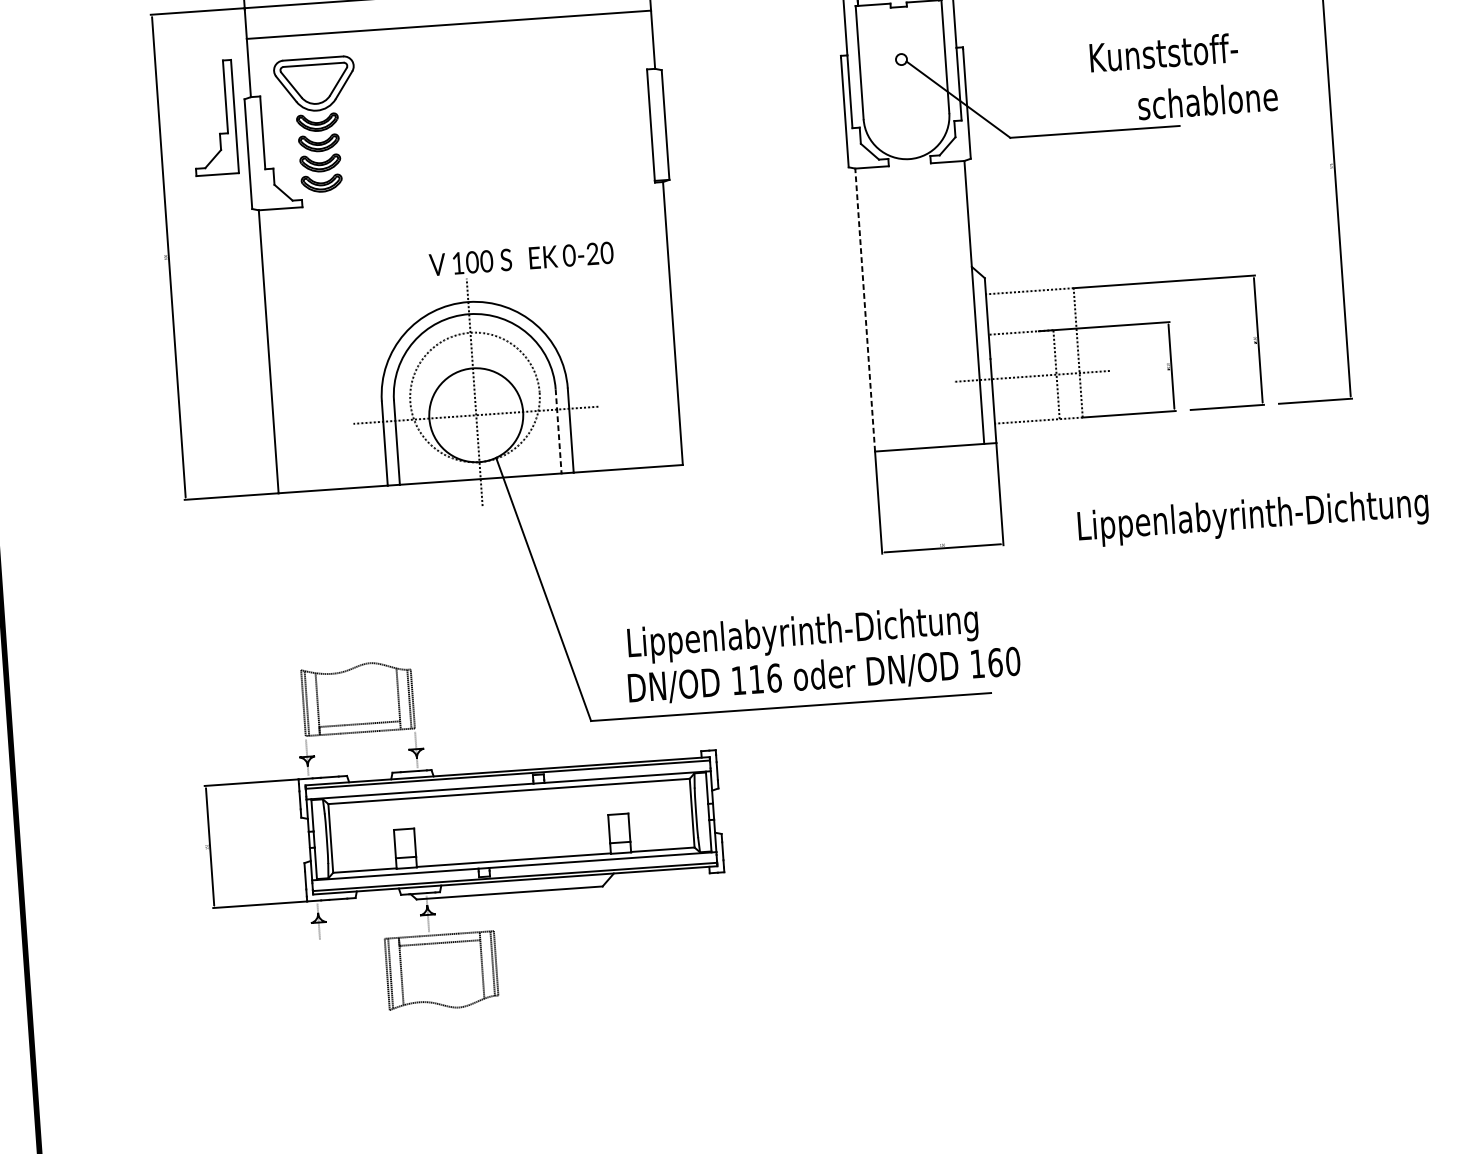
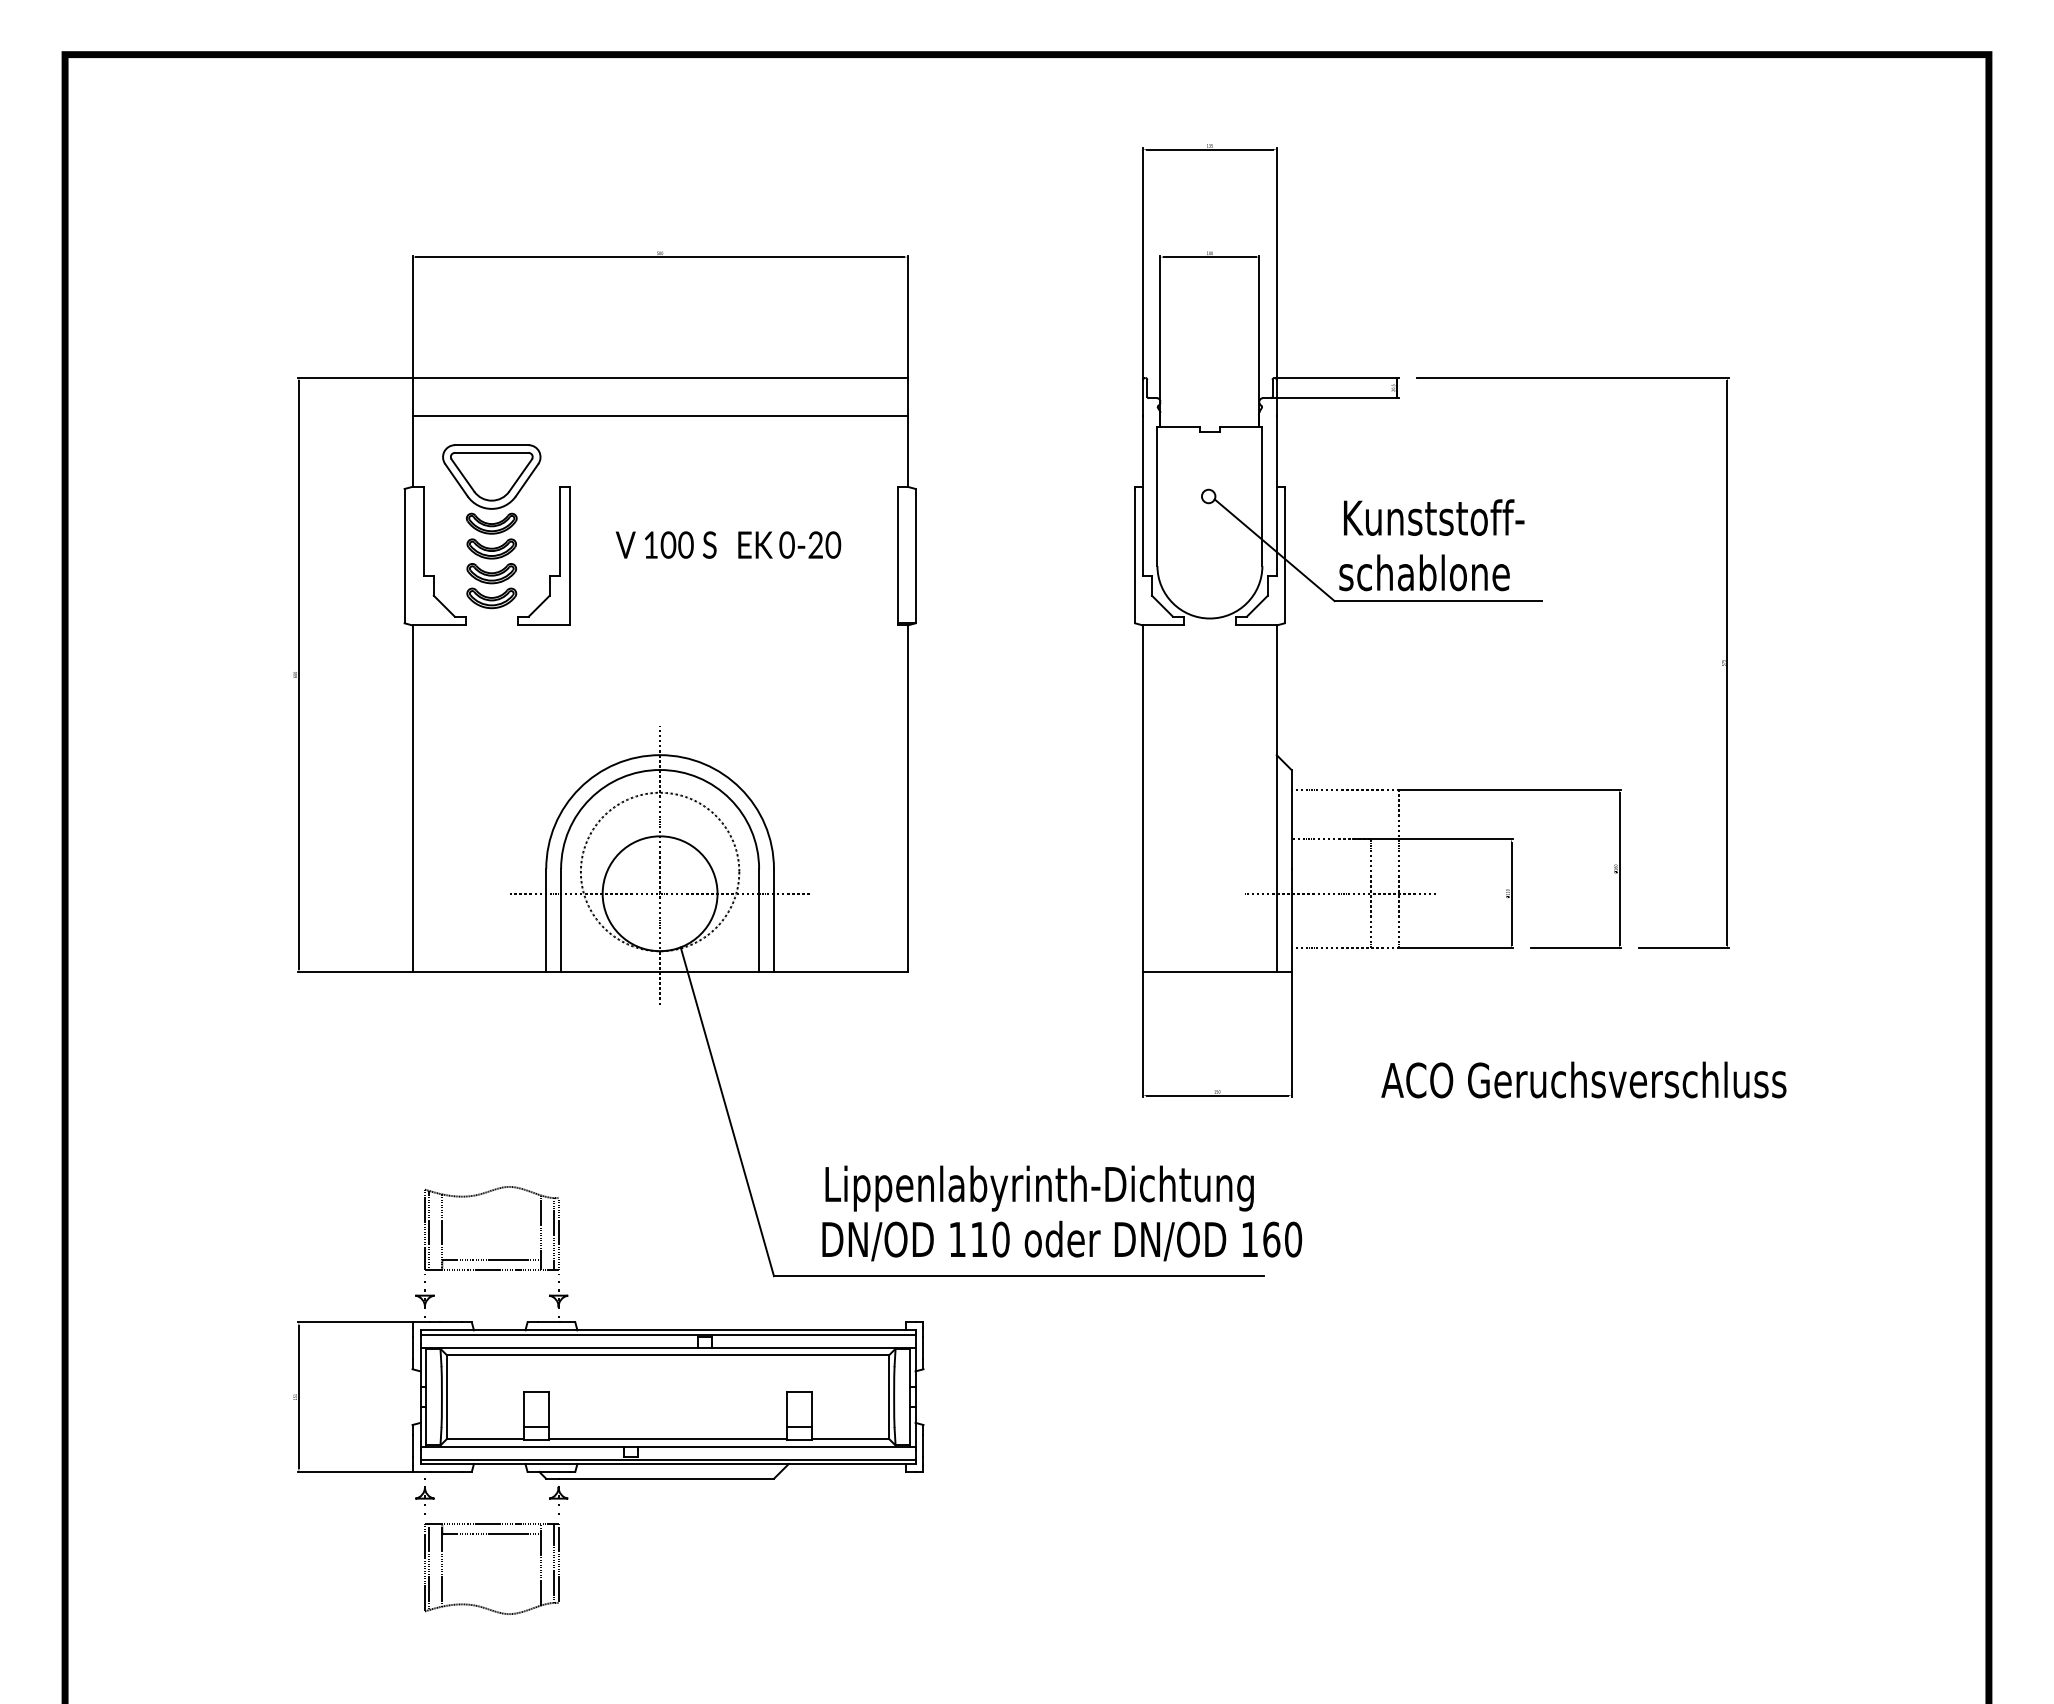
text: (1164, 52) -> (1434, 517), moved
text: (1207, 100) -> (1424, 572), moved
part: (226, 116) -> (559, 555), moved
text: (521, 258) -> (728, 544), moved
line: (865, 309) -> (1143, 798), dashed -> solid
line: (558, 432) -> (759, 921), dashed -> solid
text: (1251, 517) -> (1596, 1084), Lippenlabyrinth-Dichtung -> ACO Geruchsverschluss
text: (773, 678) -> (1000, 1239), 116 -> 110
part: (439, 943) -> (491, 1534), moved

